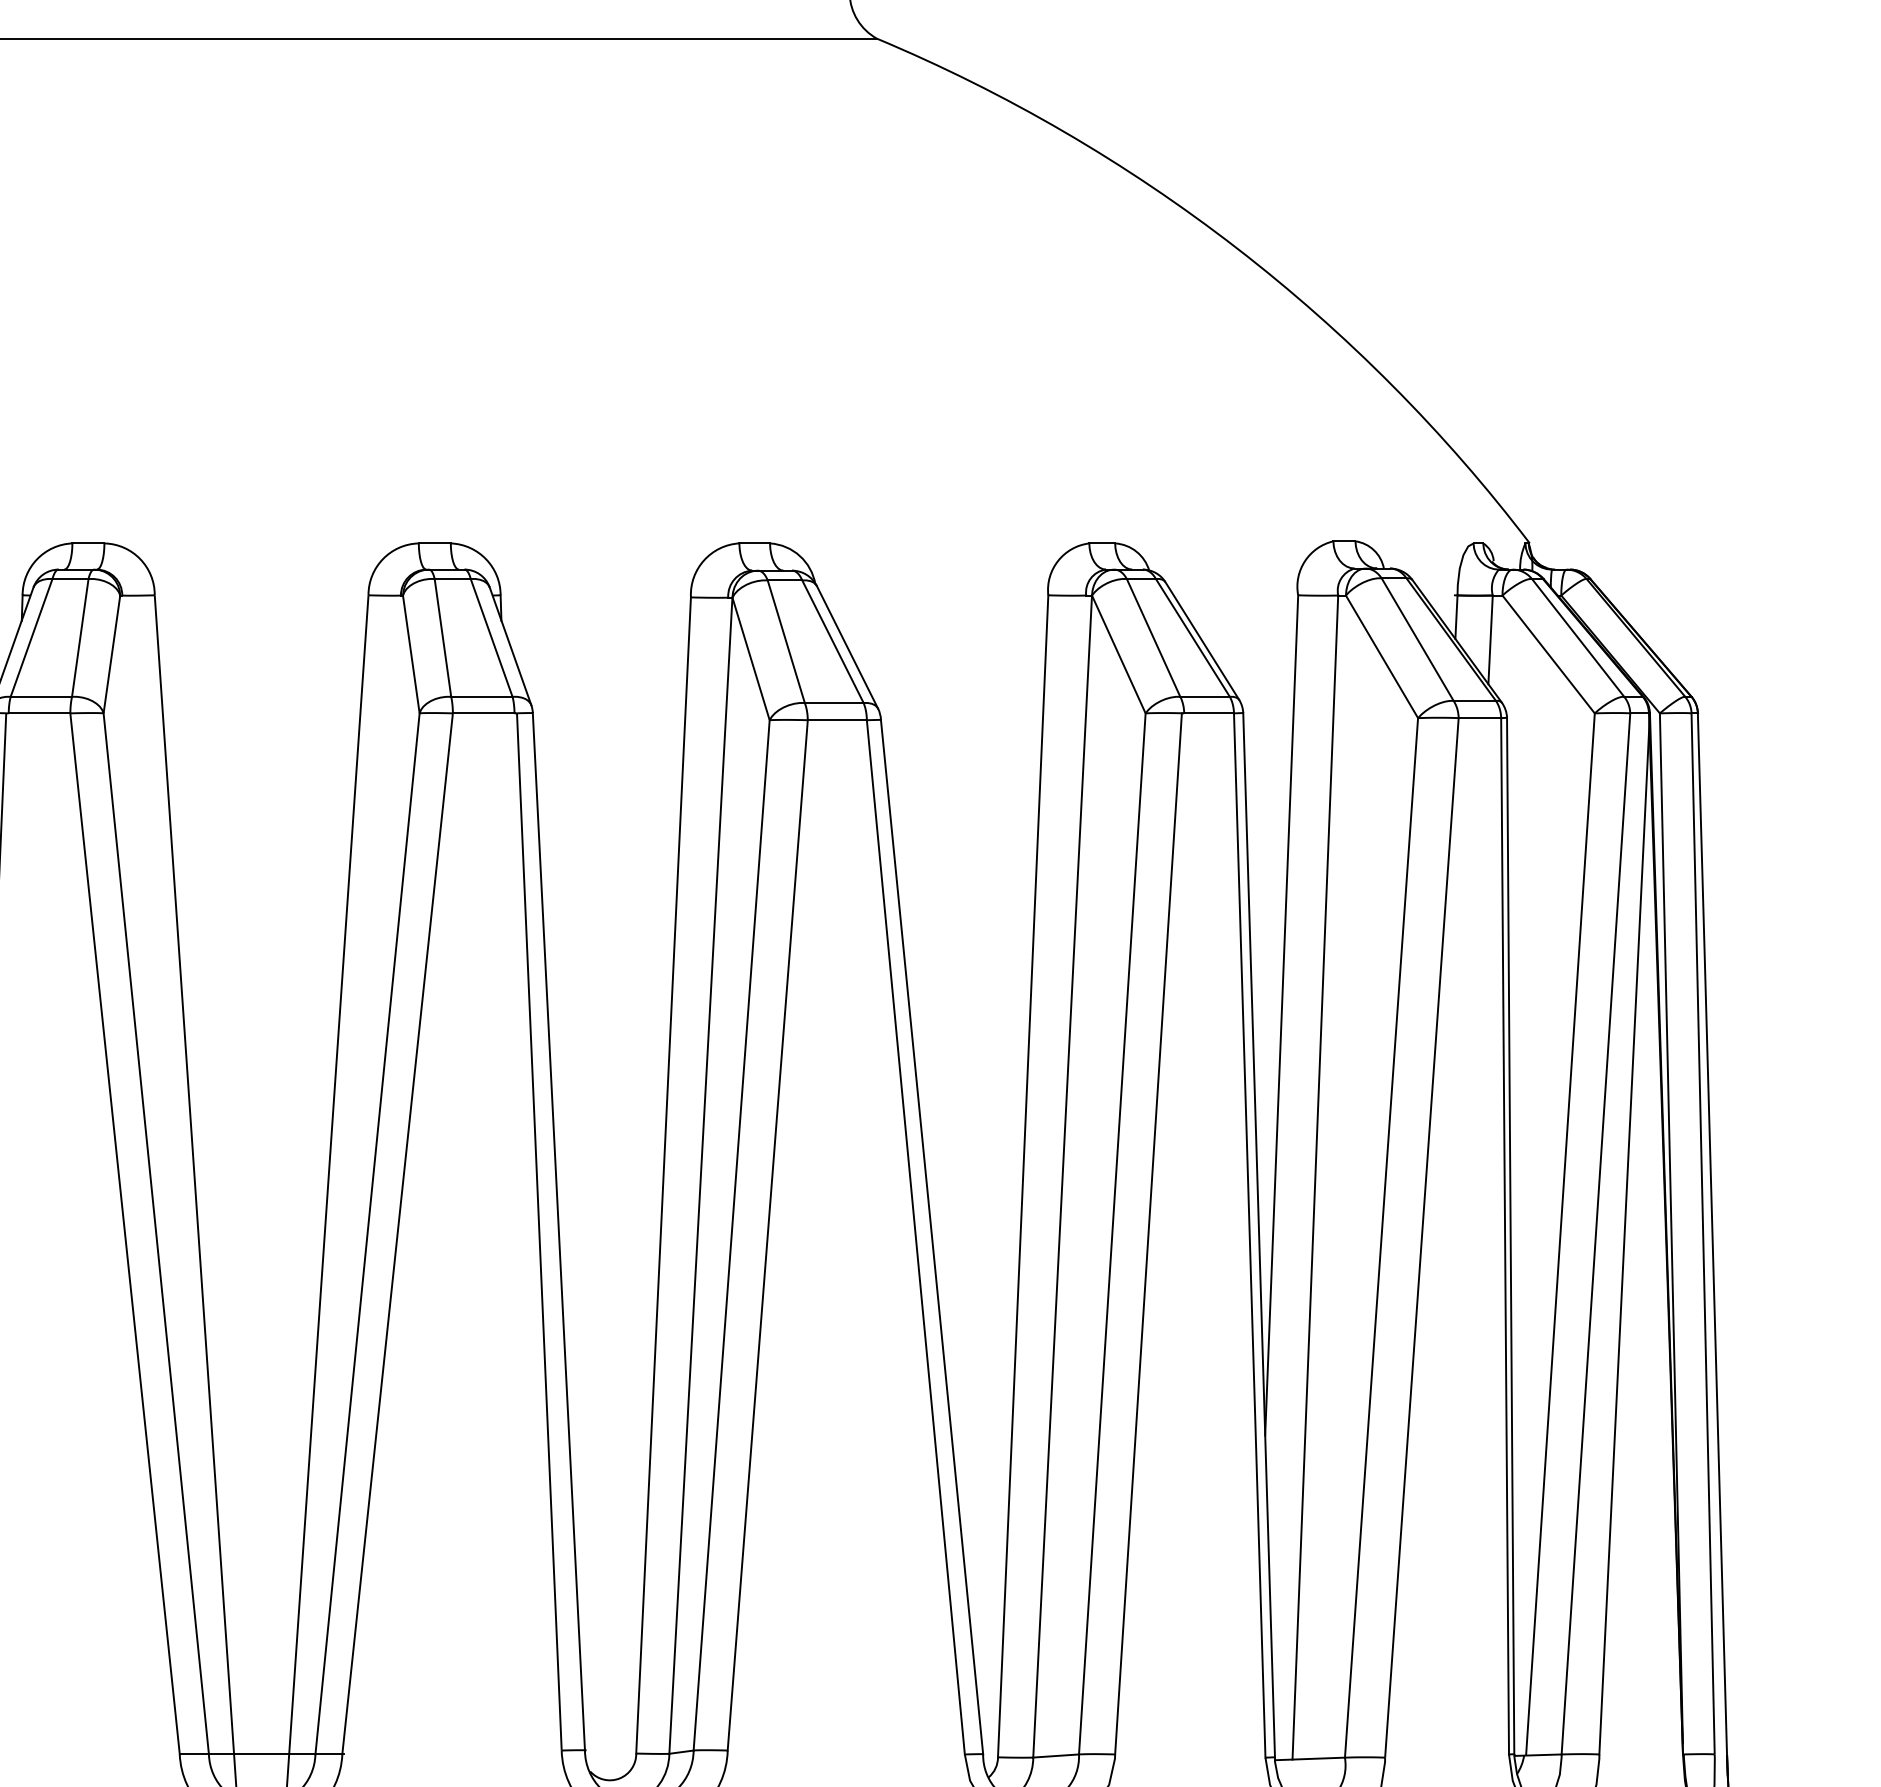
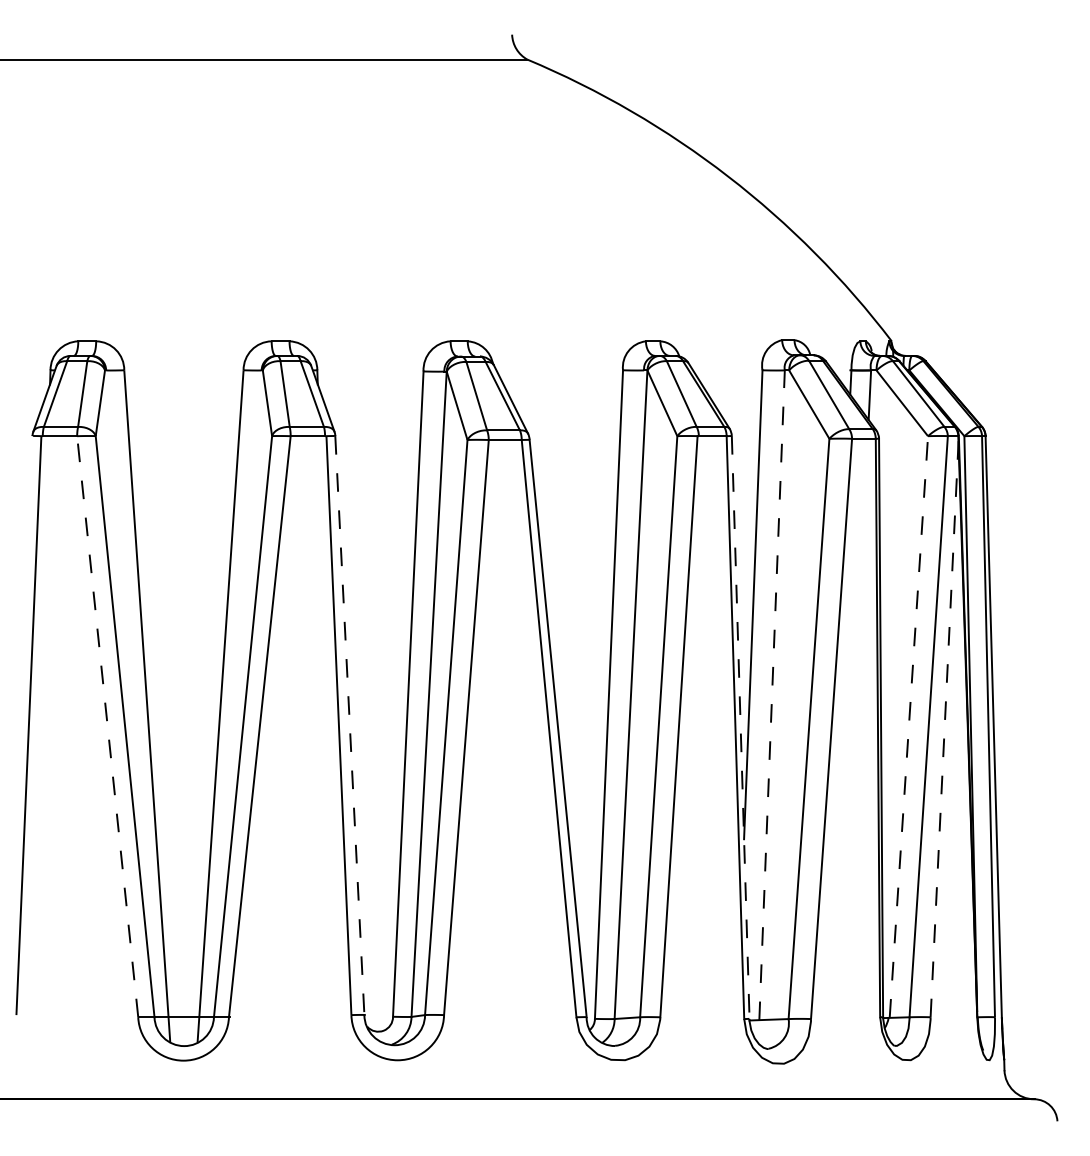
line: (1316, 1176) -> (772, 694), solid -> dashed
line: (558, 1231) -> (349, 725), solid -> dashed
line: (124, 1233) -> (107, 726), solid -> dashed
line: (1559, 1233) -> (908, 726), solid -> dashed
line: (1624, 1233) -> (944, 726), solid -> dashed
line: (1258, 1235) -> (740, 727), solid -> dashed

